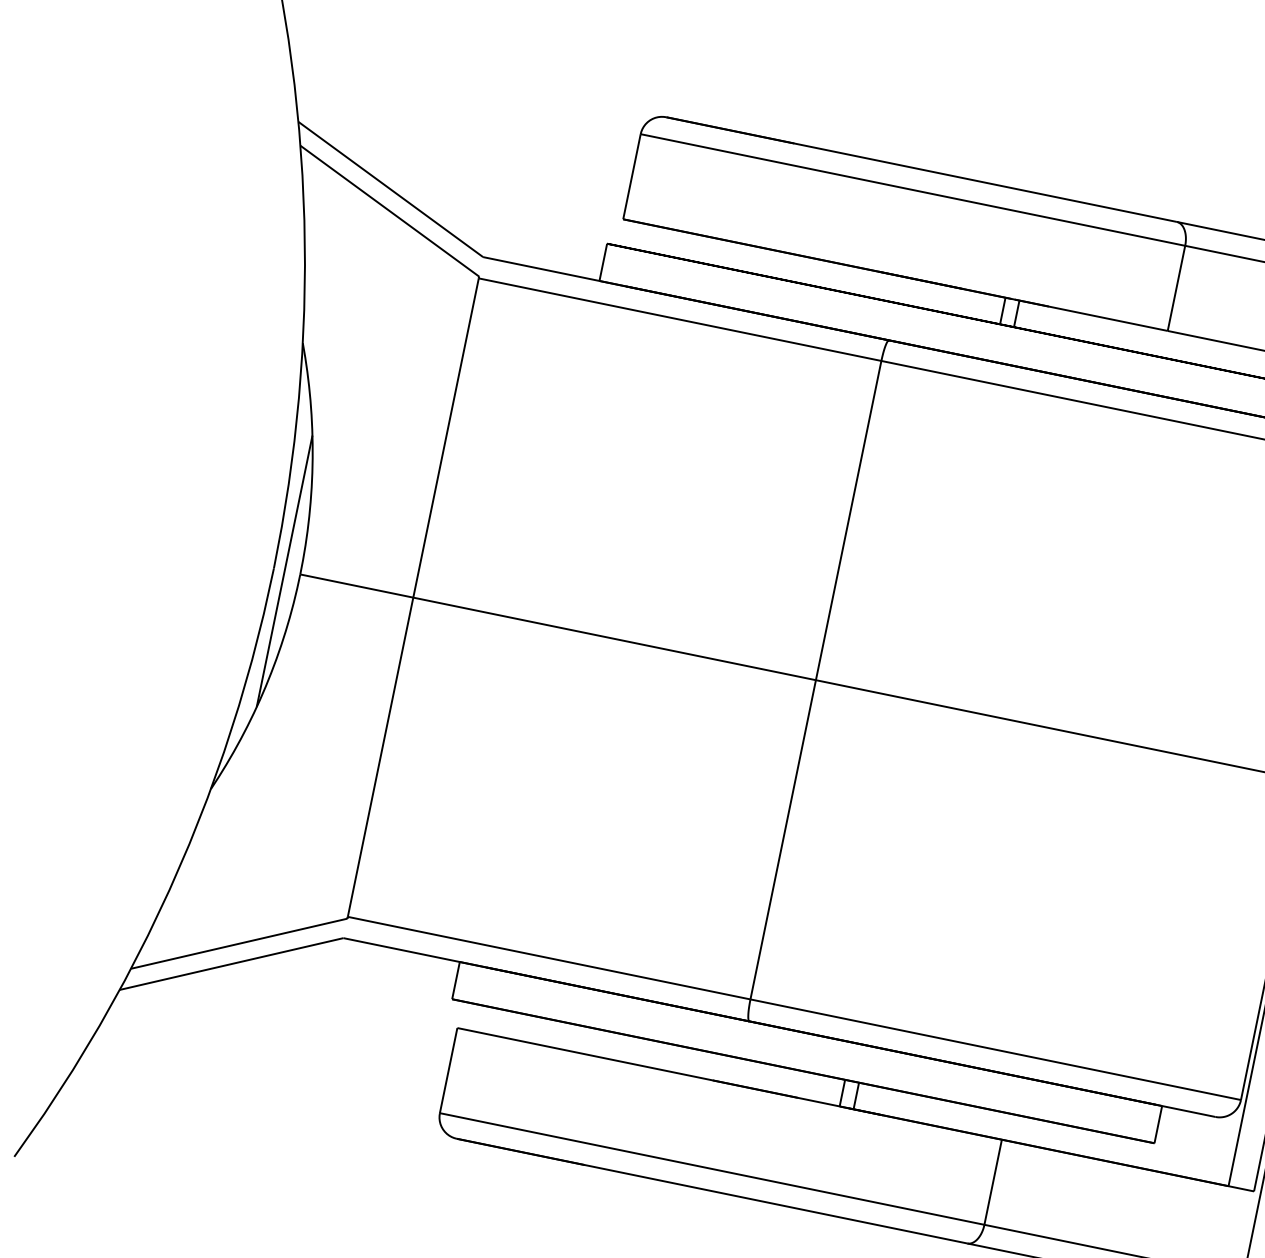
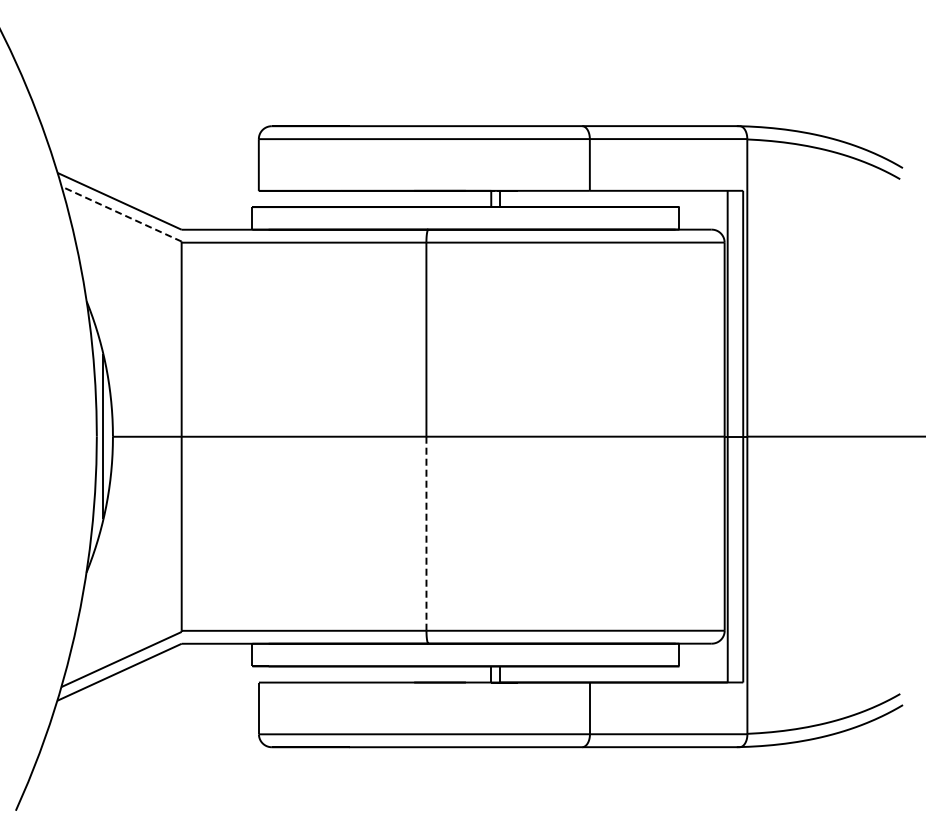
line: (389, 211) -> (121, 214), solid -> dashed
line: (783, 841) -> (426, 534), solid -> dashed

